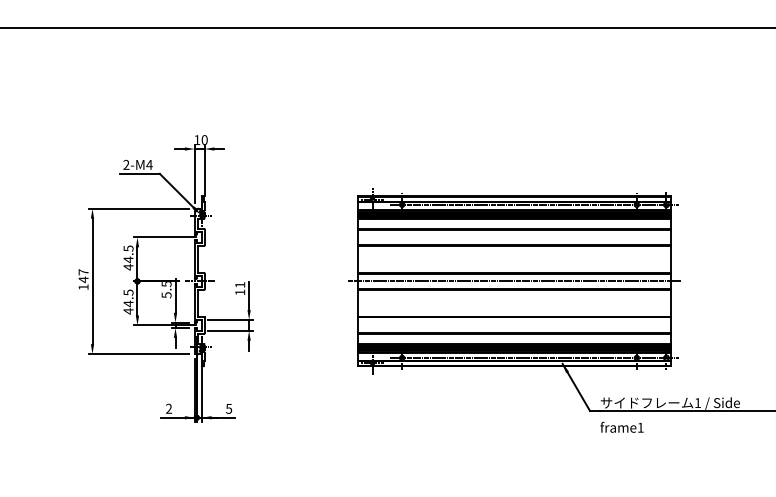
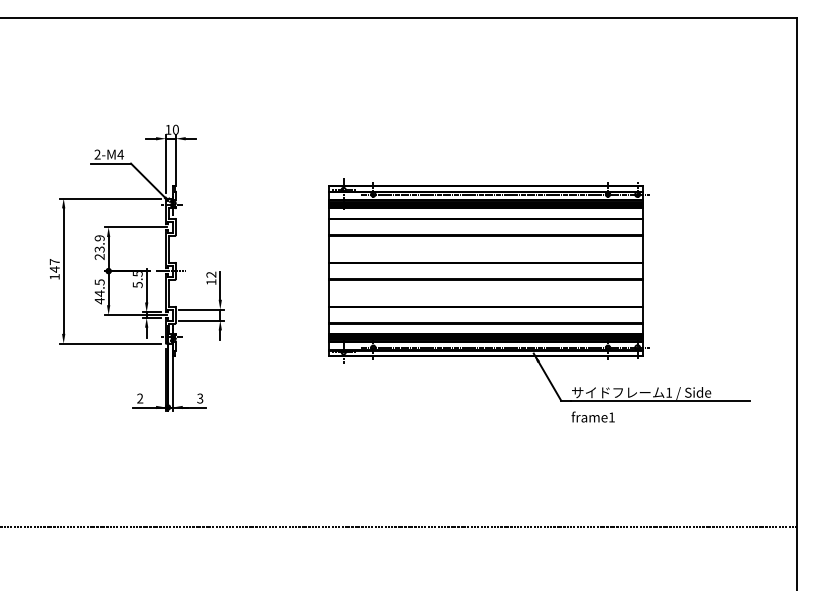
text: (128, 257) -> (99, 247), 44.5 -> 23.9
line: (514, 281) -> (485, 271), removed
text: (240, 284) -> (211, 274), 11 -> 12
text: (229, 407) -> (200, 397), 5 -> 3

